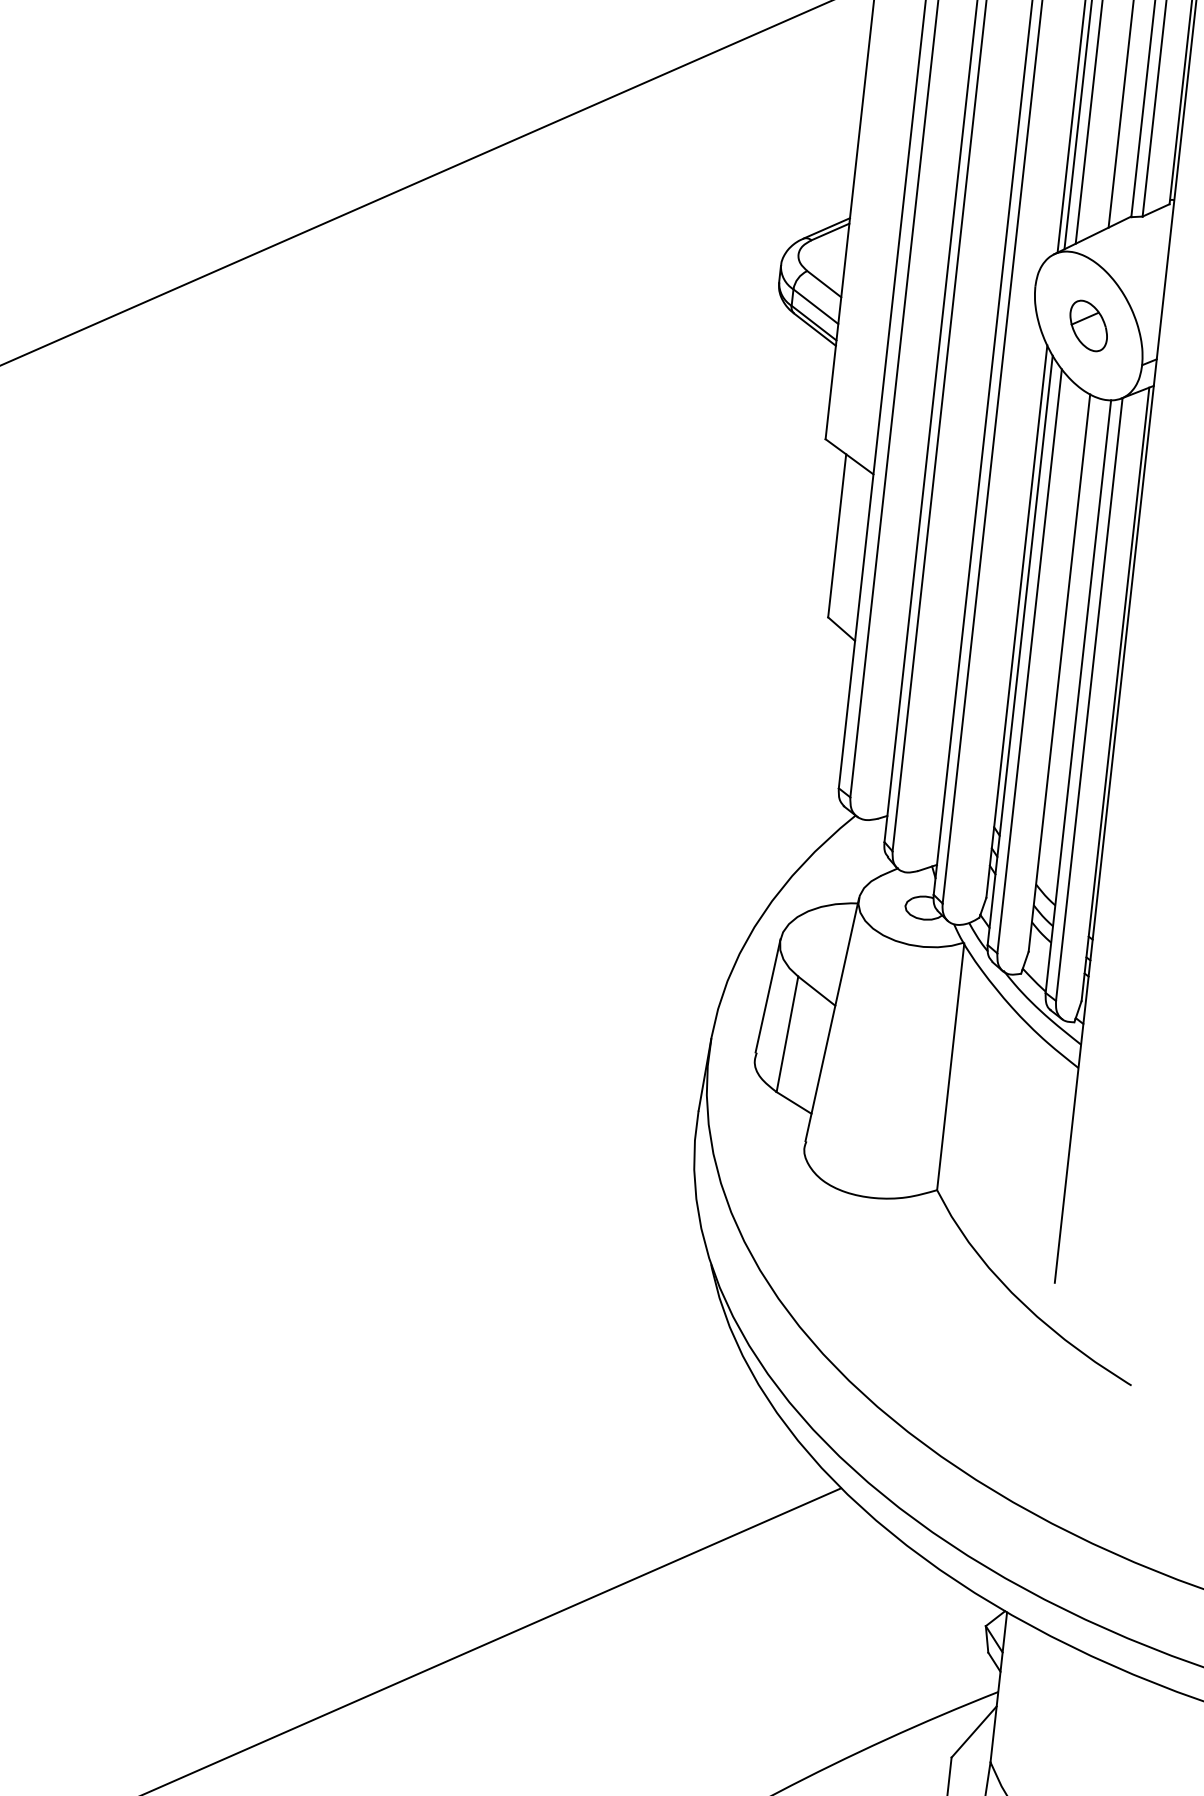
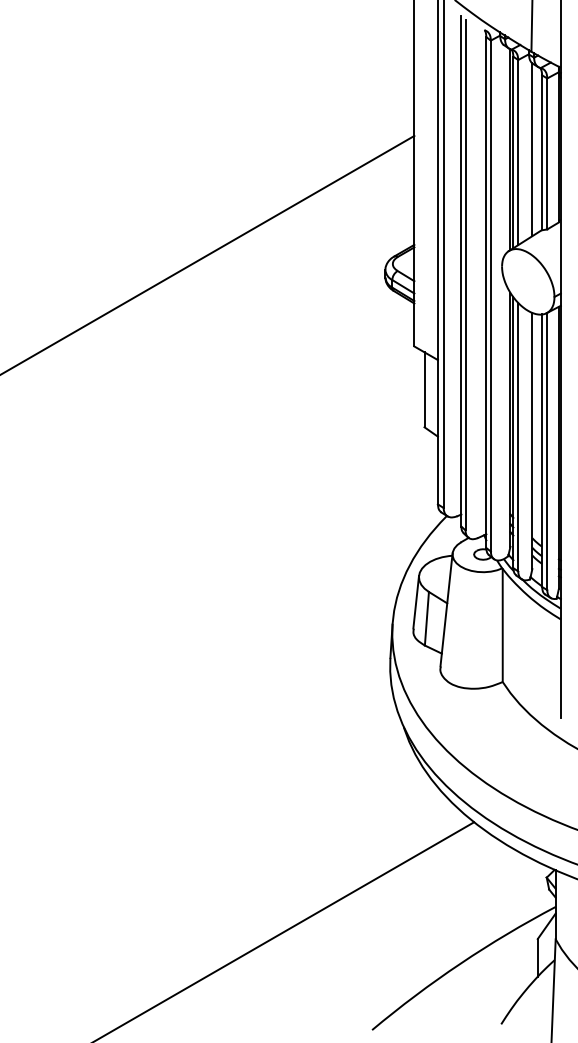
part: (1089, 325) -> (528, 281), removed

